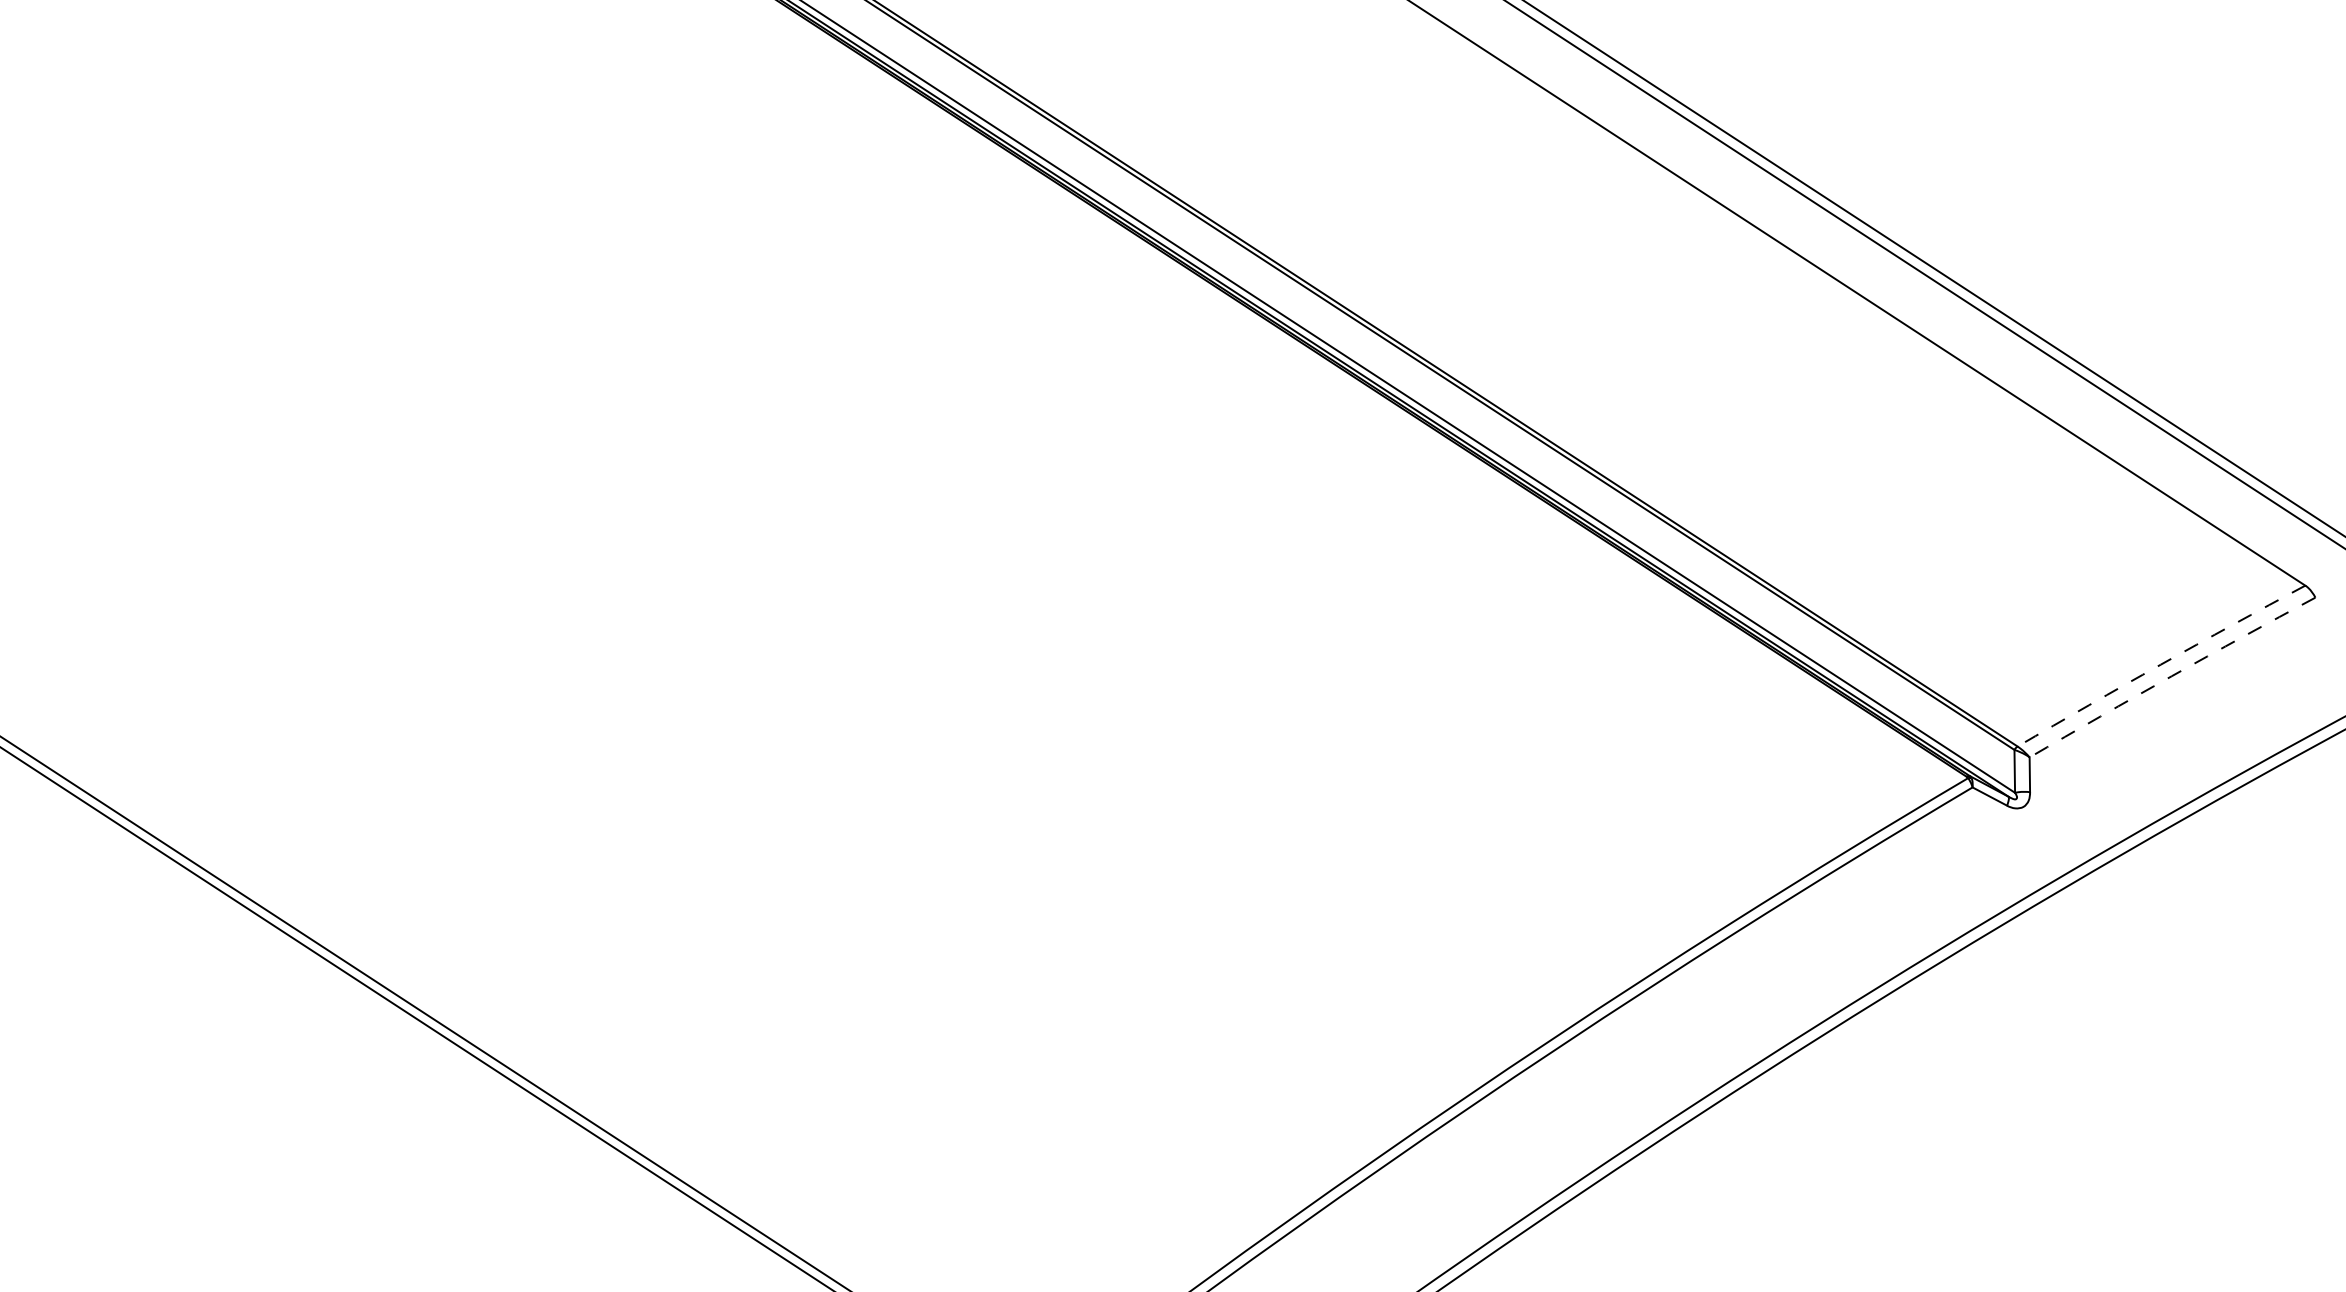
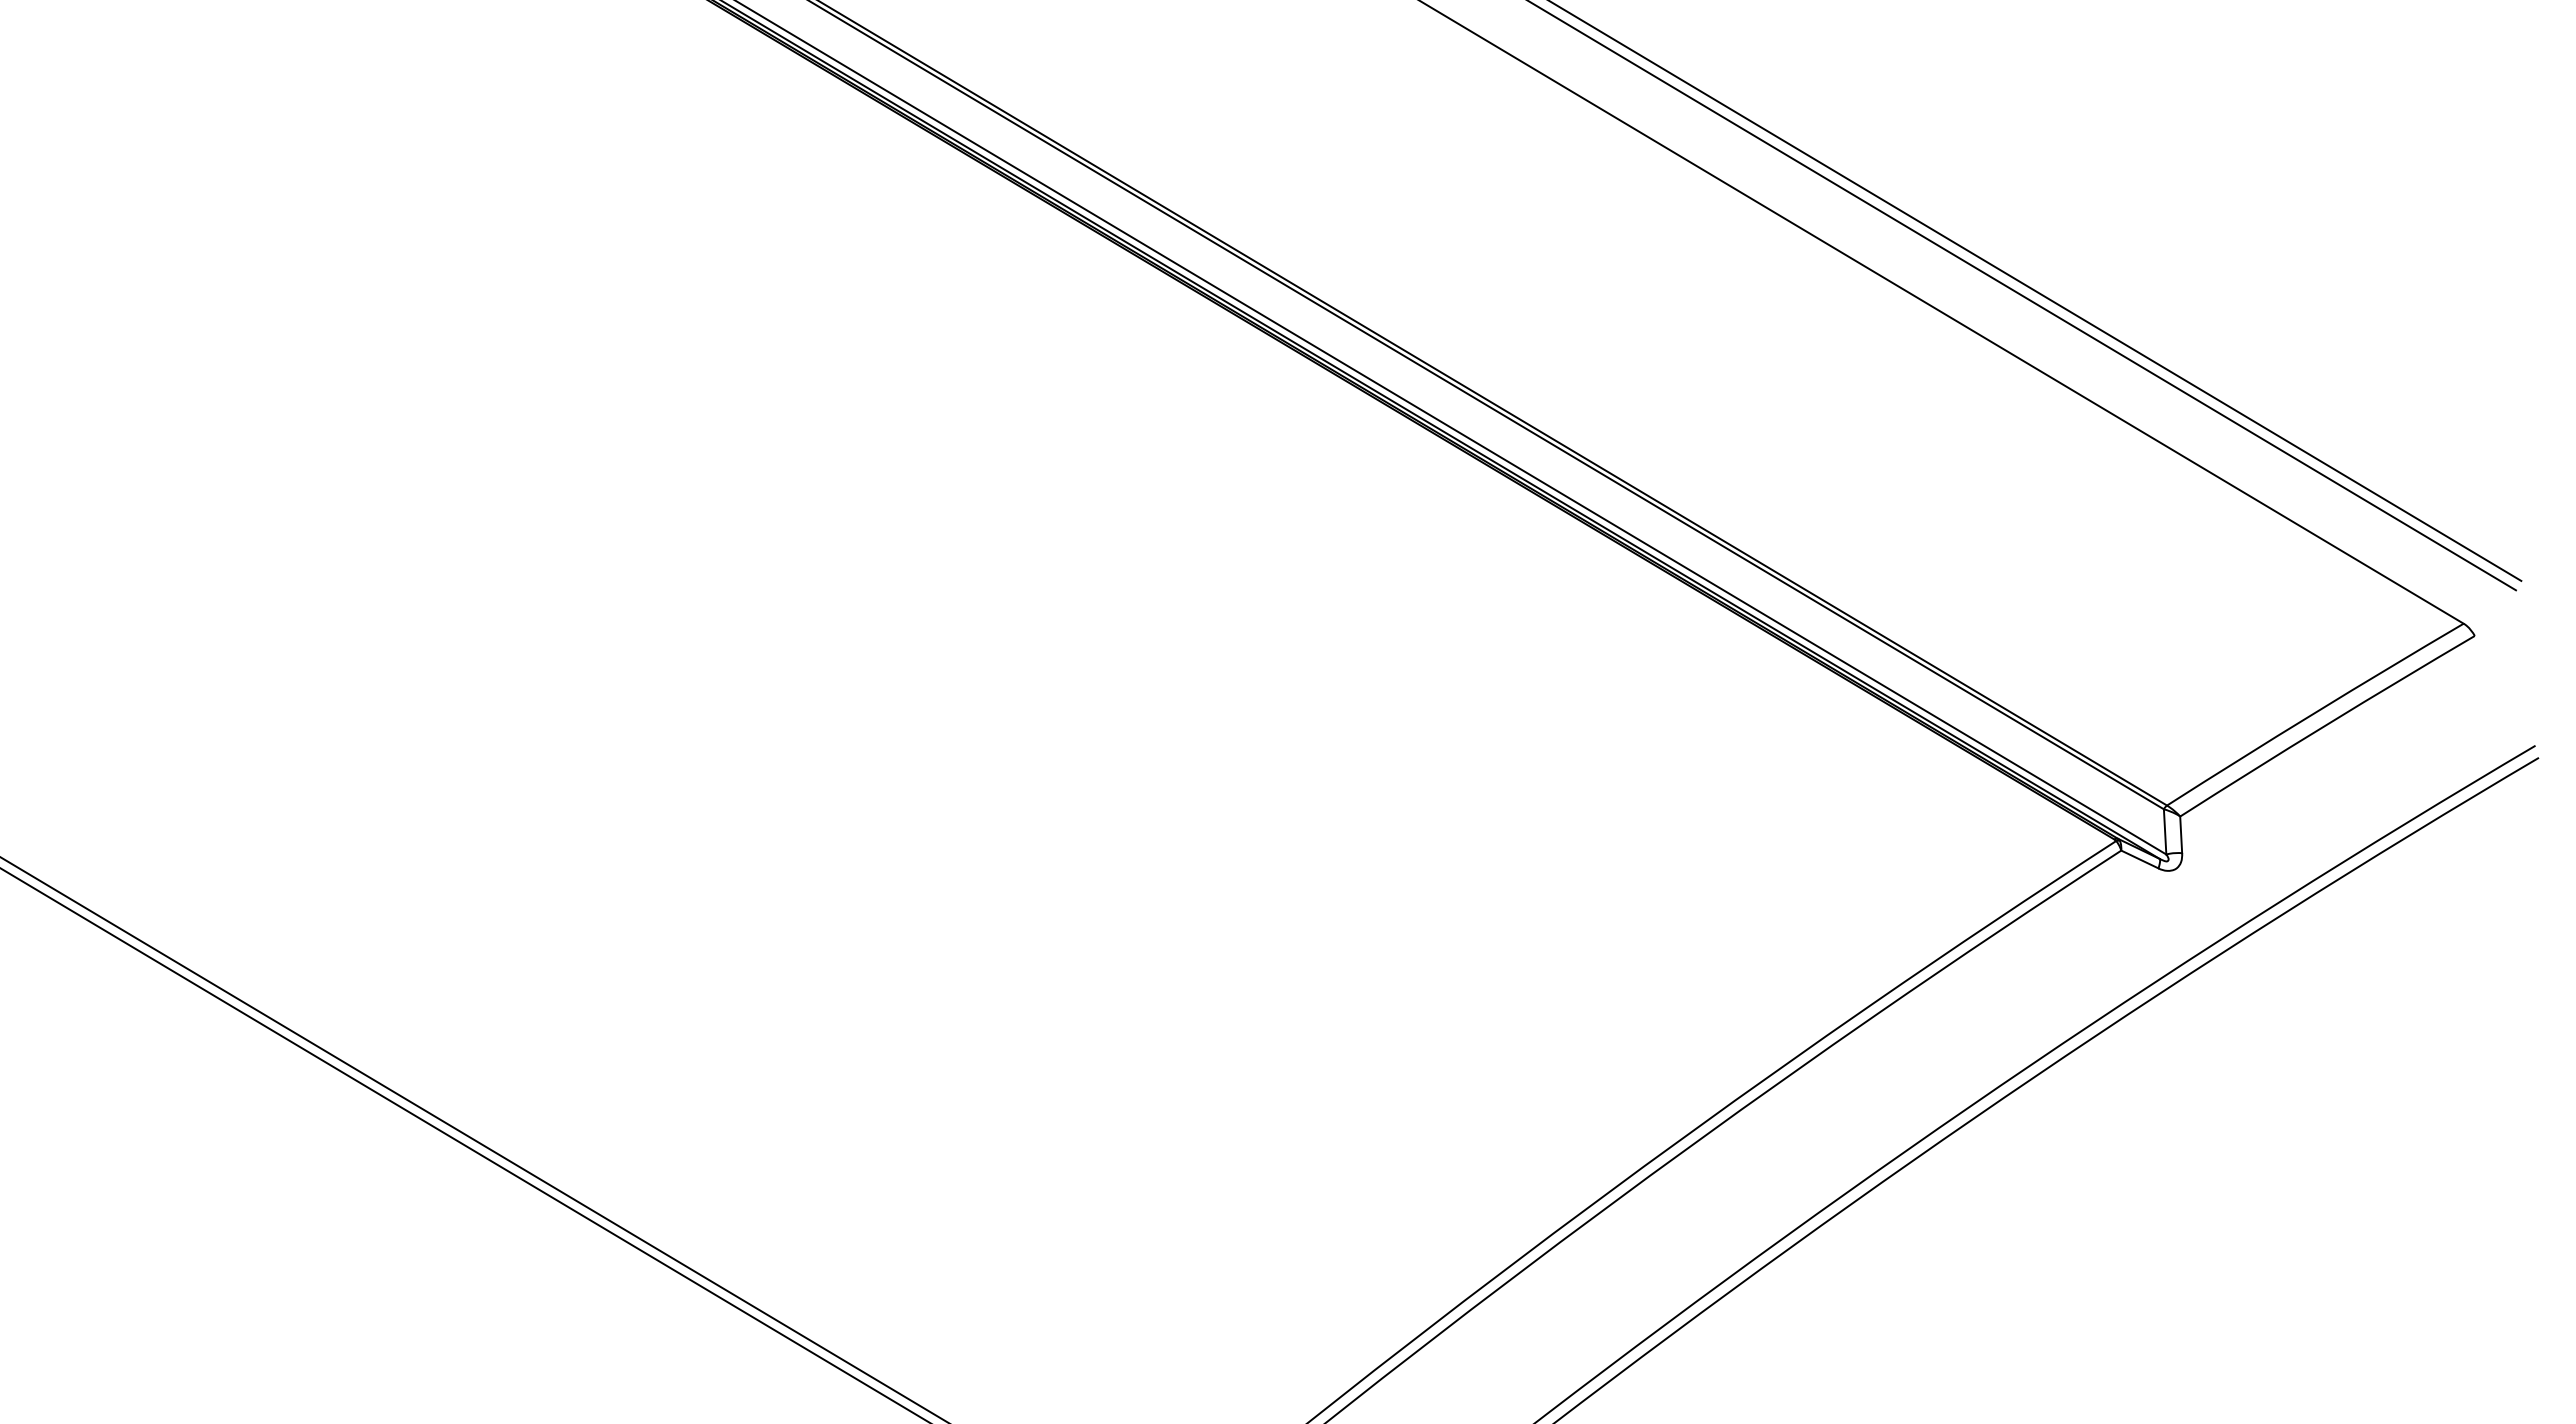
arc: (2160, 664) -> (2314, 713), dashed -> solid
arc: (2171, 675) -> (2326, 724), dashed -> solid

